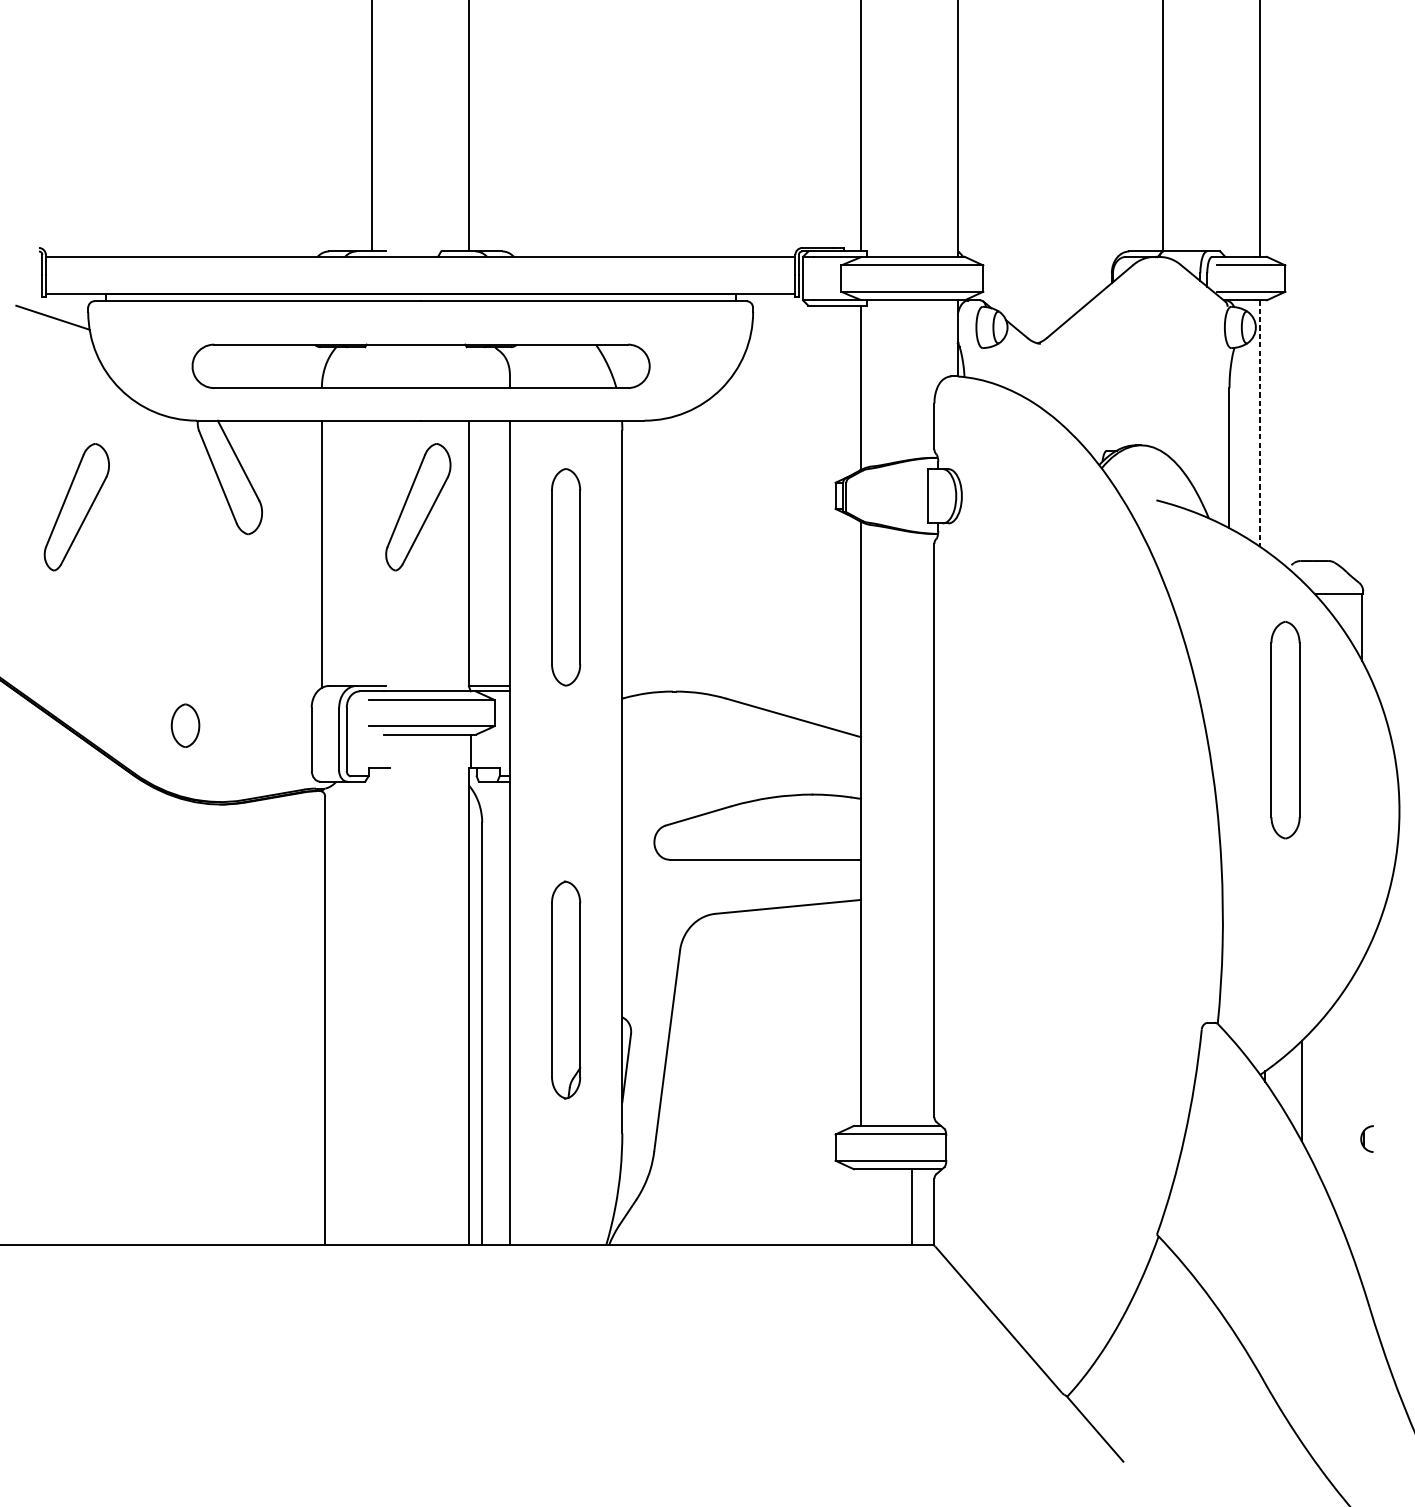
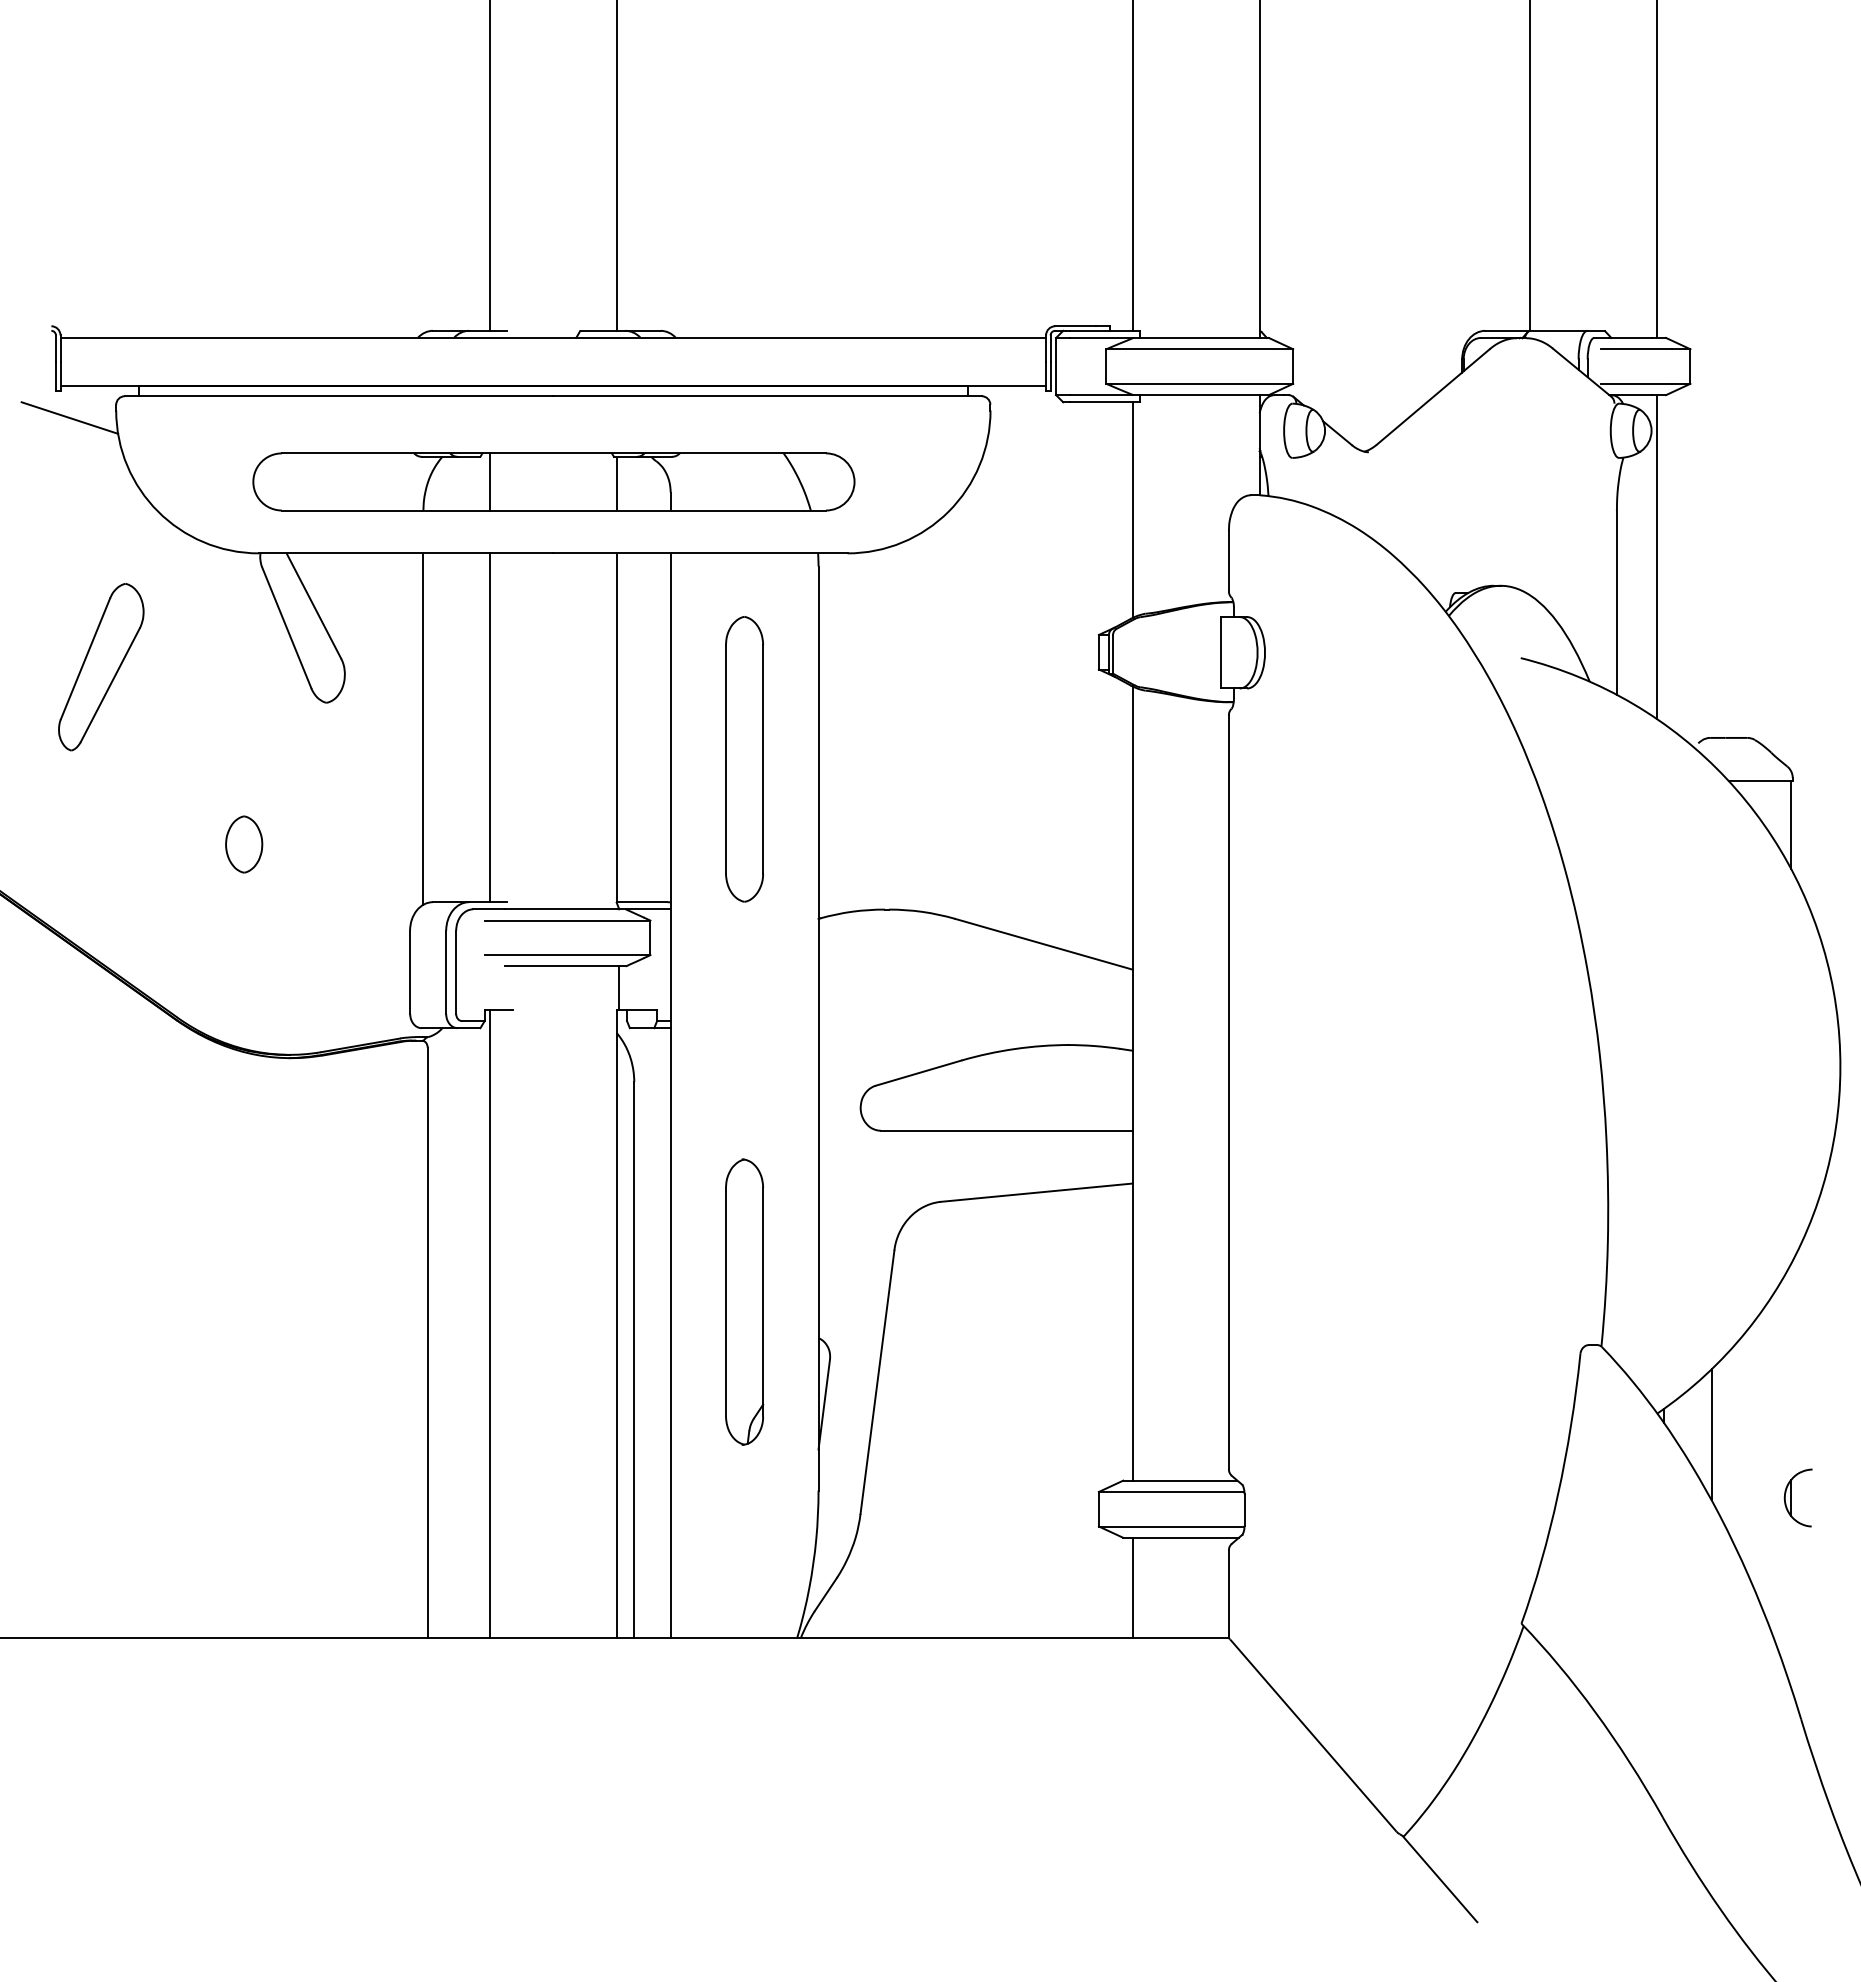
line: (372, 366) -> (489, 481), added
line: (468, 367) -> (616, 483), added
line: (1259, 423) -> (1656, 557), dashed -> solid
part: (418, 507) -> (550, 667), removed
line: (372, 553) -> (489, 727), added
part: (185, 725) -> (244, 844), moved
part: (1285, 730) -> (1690, 960), removed
line: (372, 1006) -> (489, 1323), added
part: (1366, 1138) -> (1797, 1497), size x1.67
line: (912, 1207) -> (1132, 1587), moved

